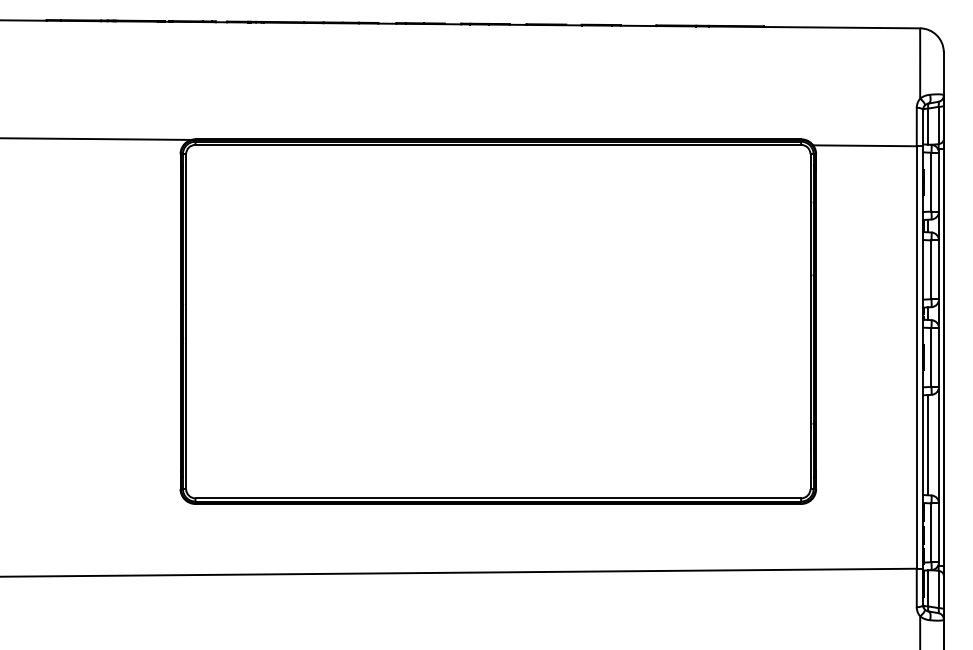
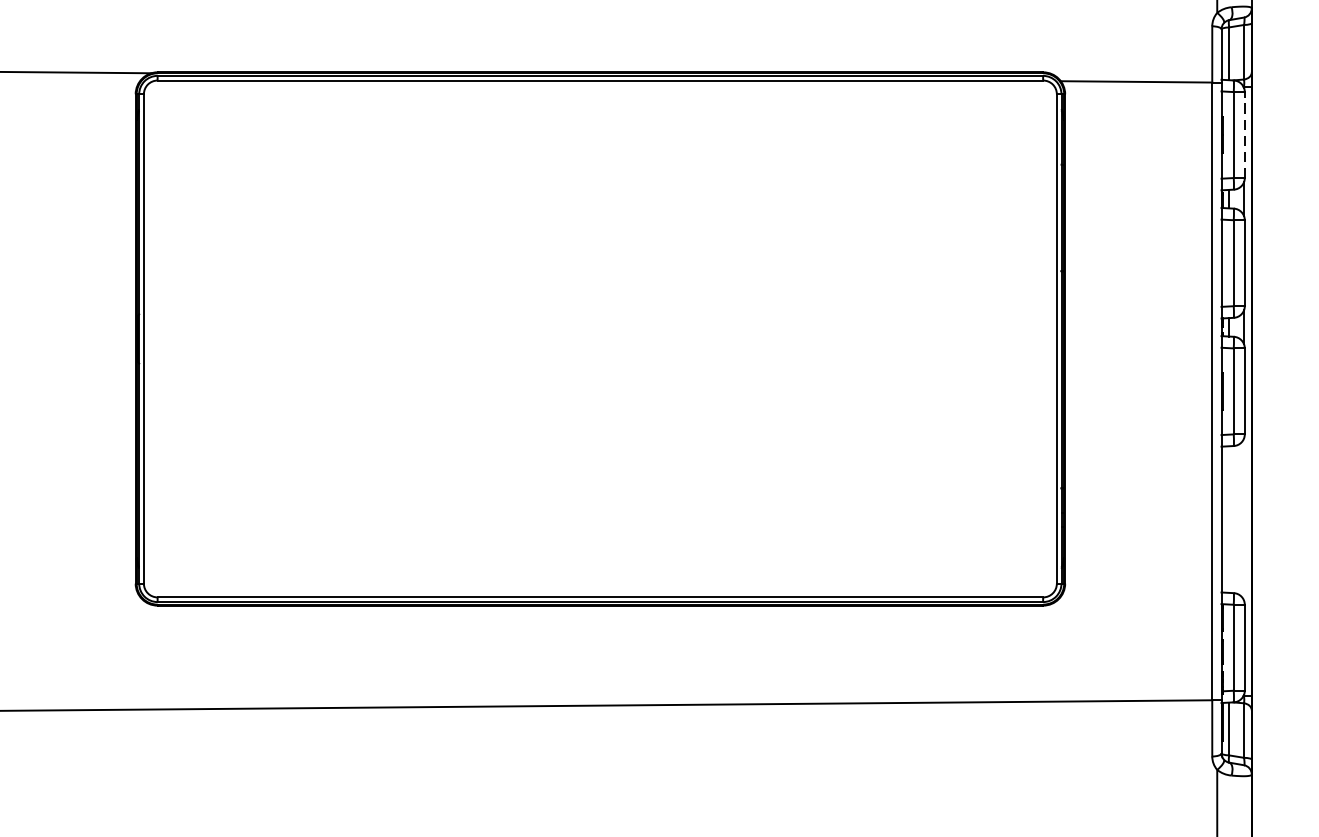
line: (939, 181) -> (1245, 134), solid -> dashed
line: (938, 444) -> (1244, 518), removed
line: (928, 445) -> (1229, 520), removed

